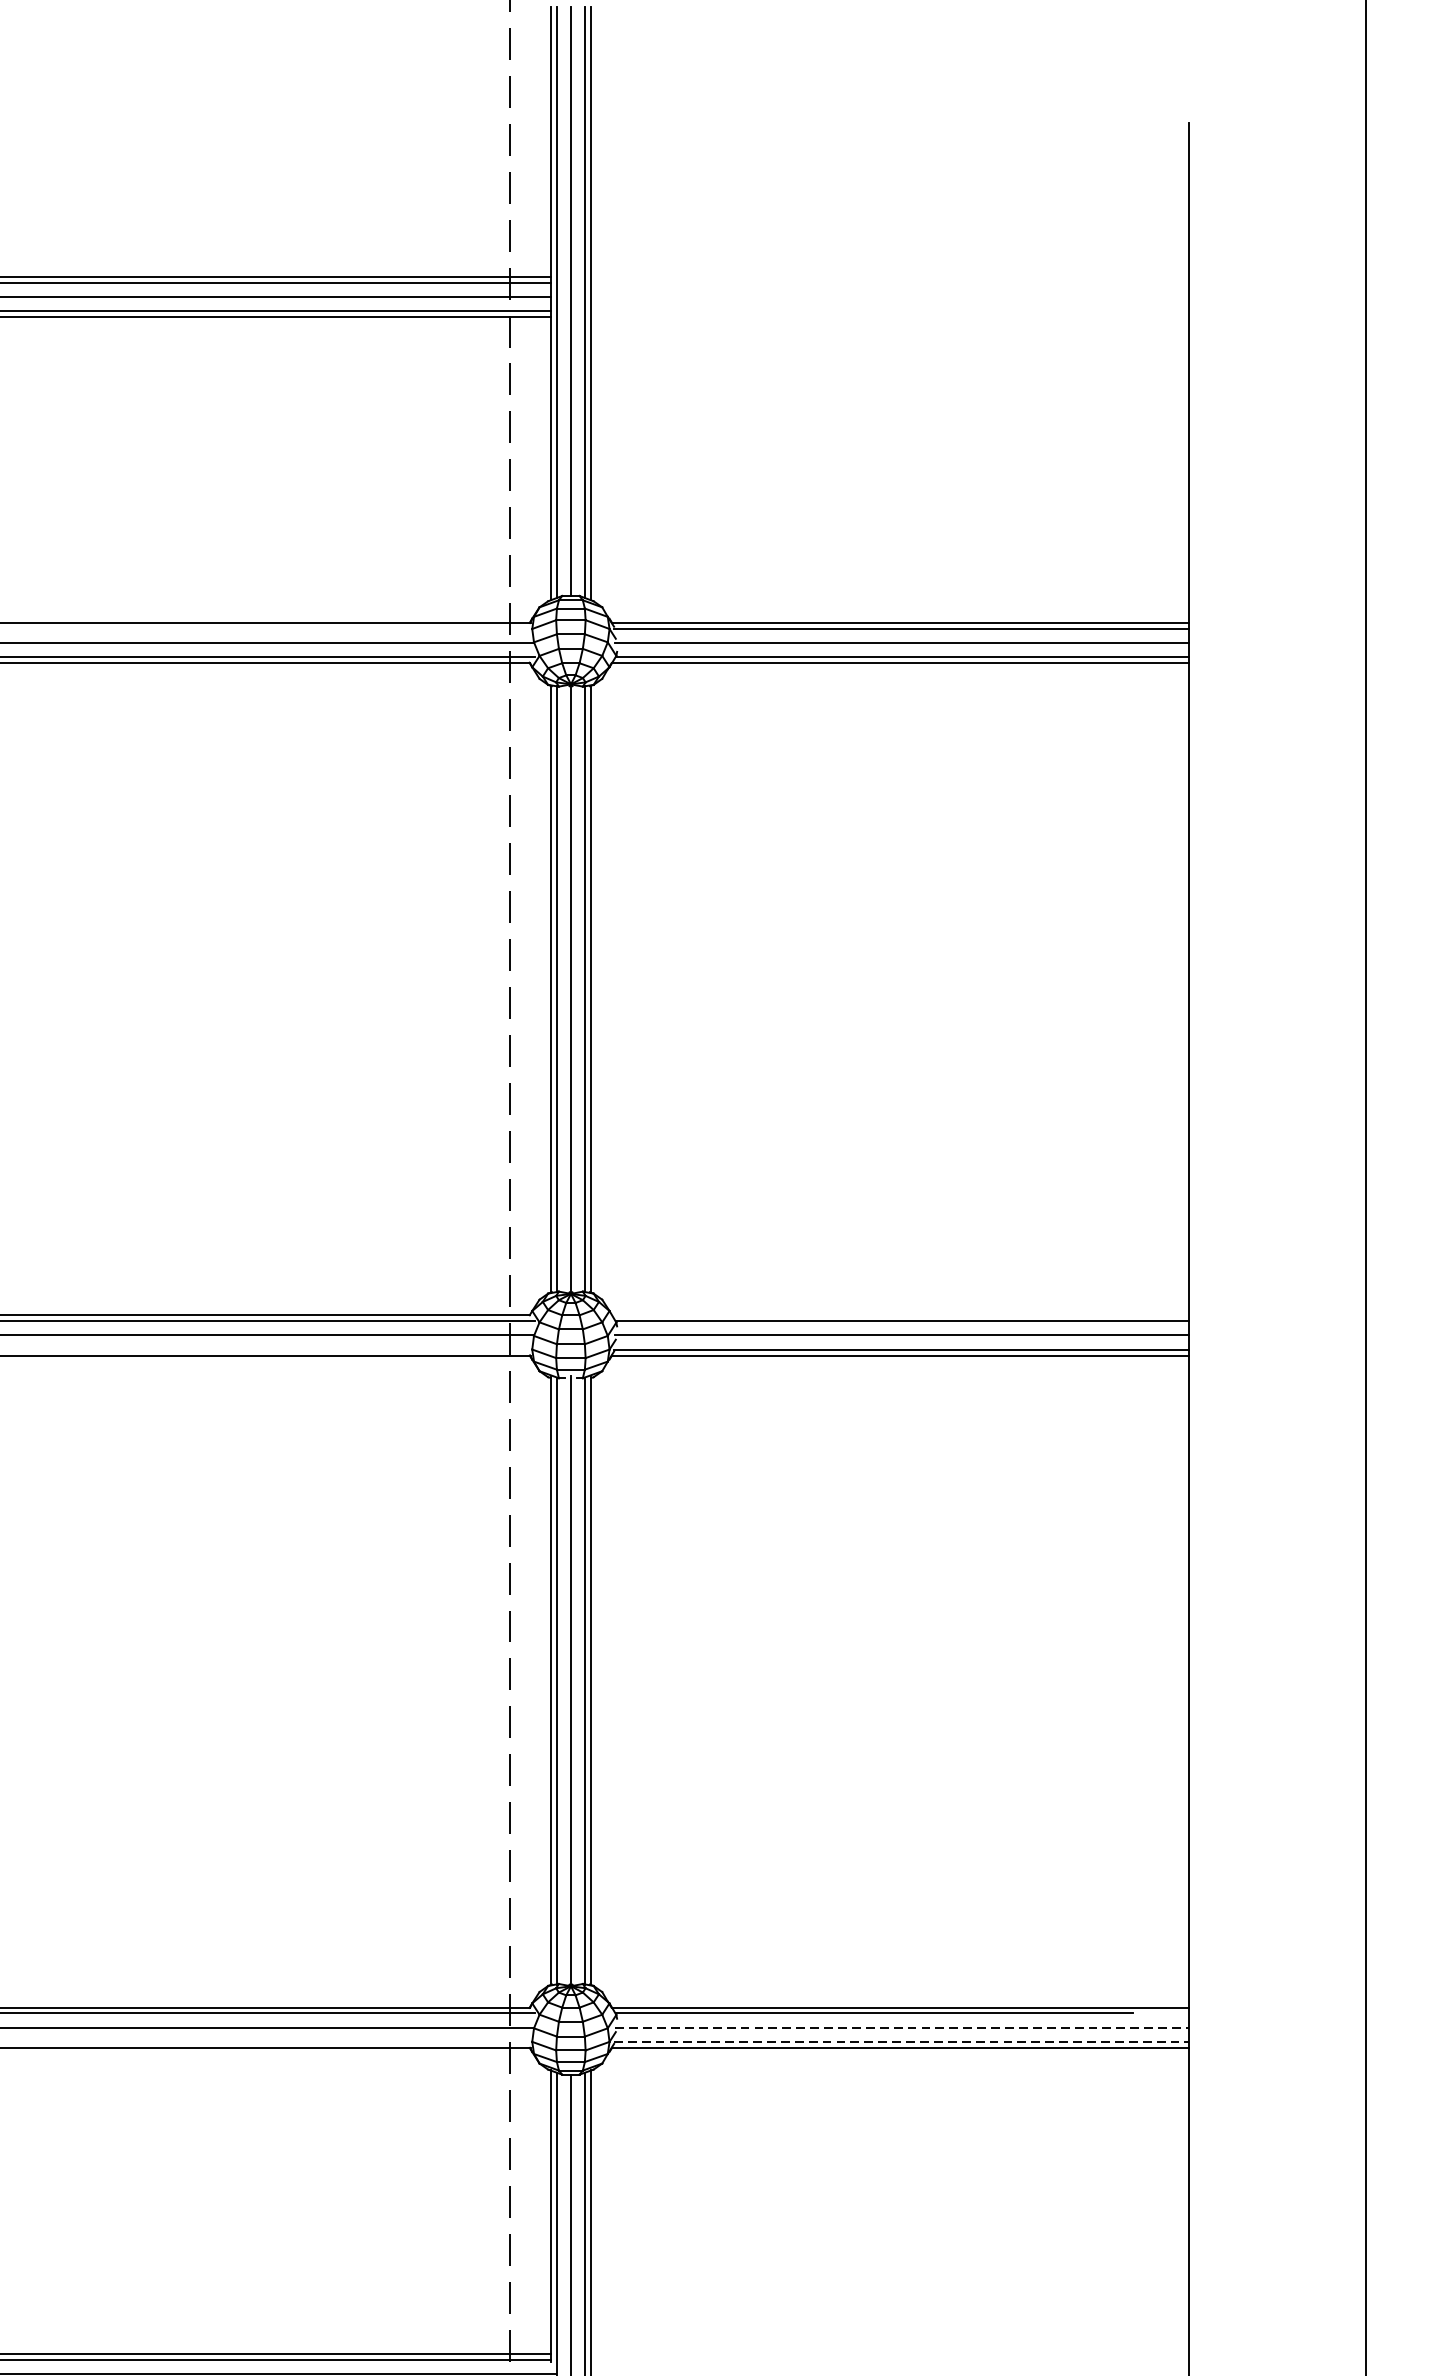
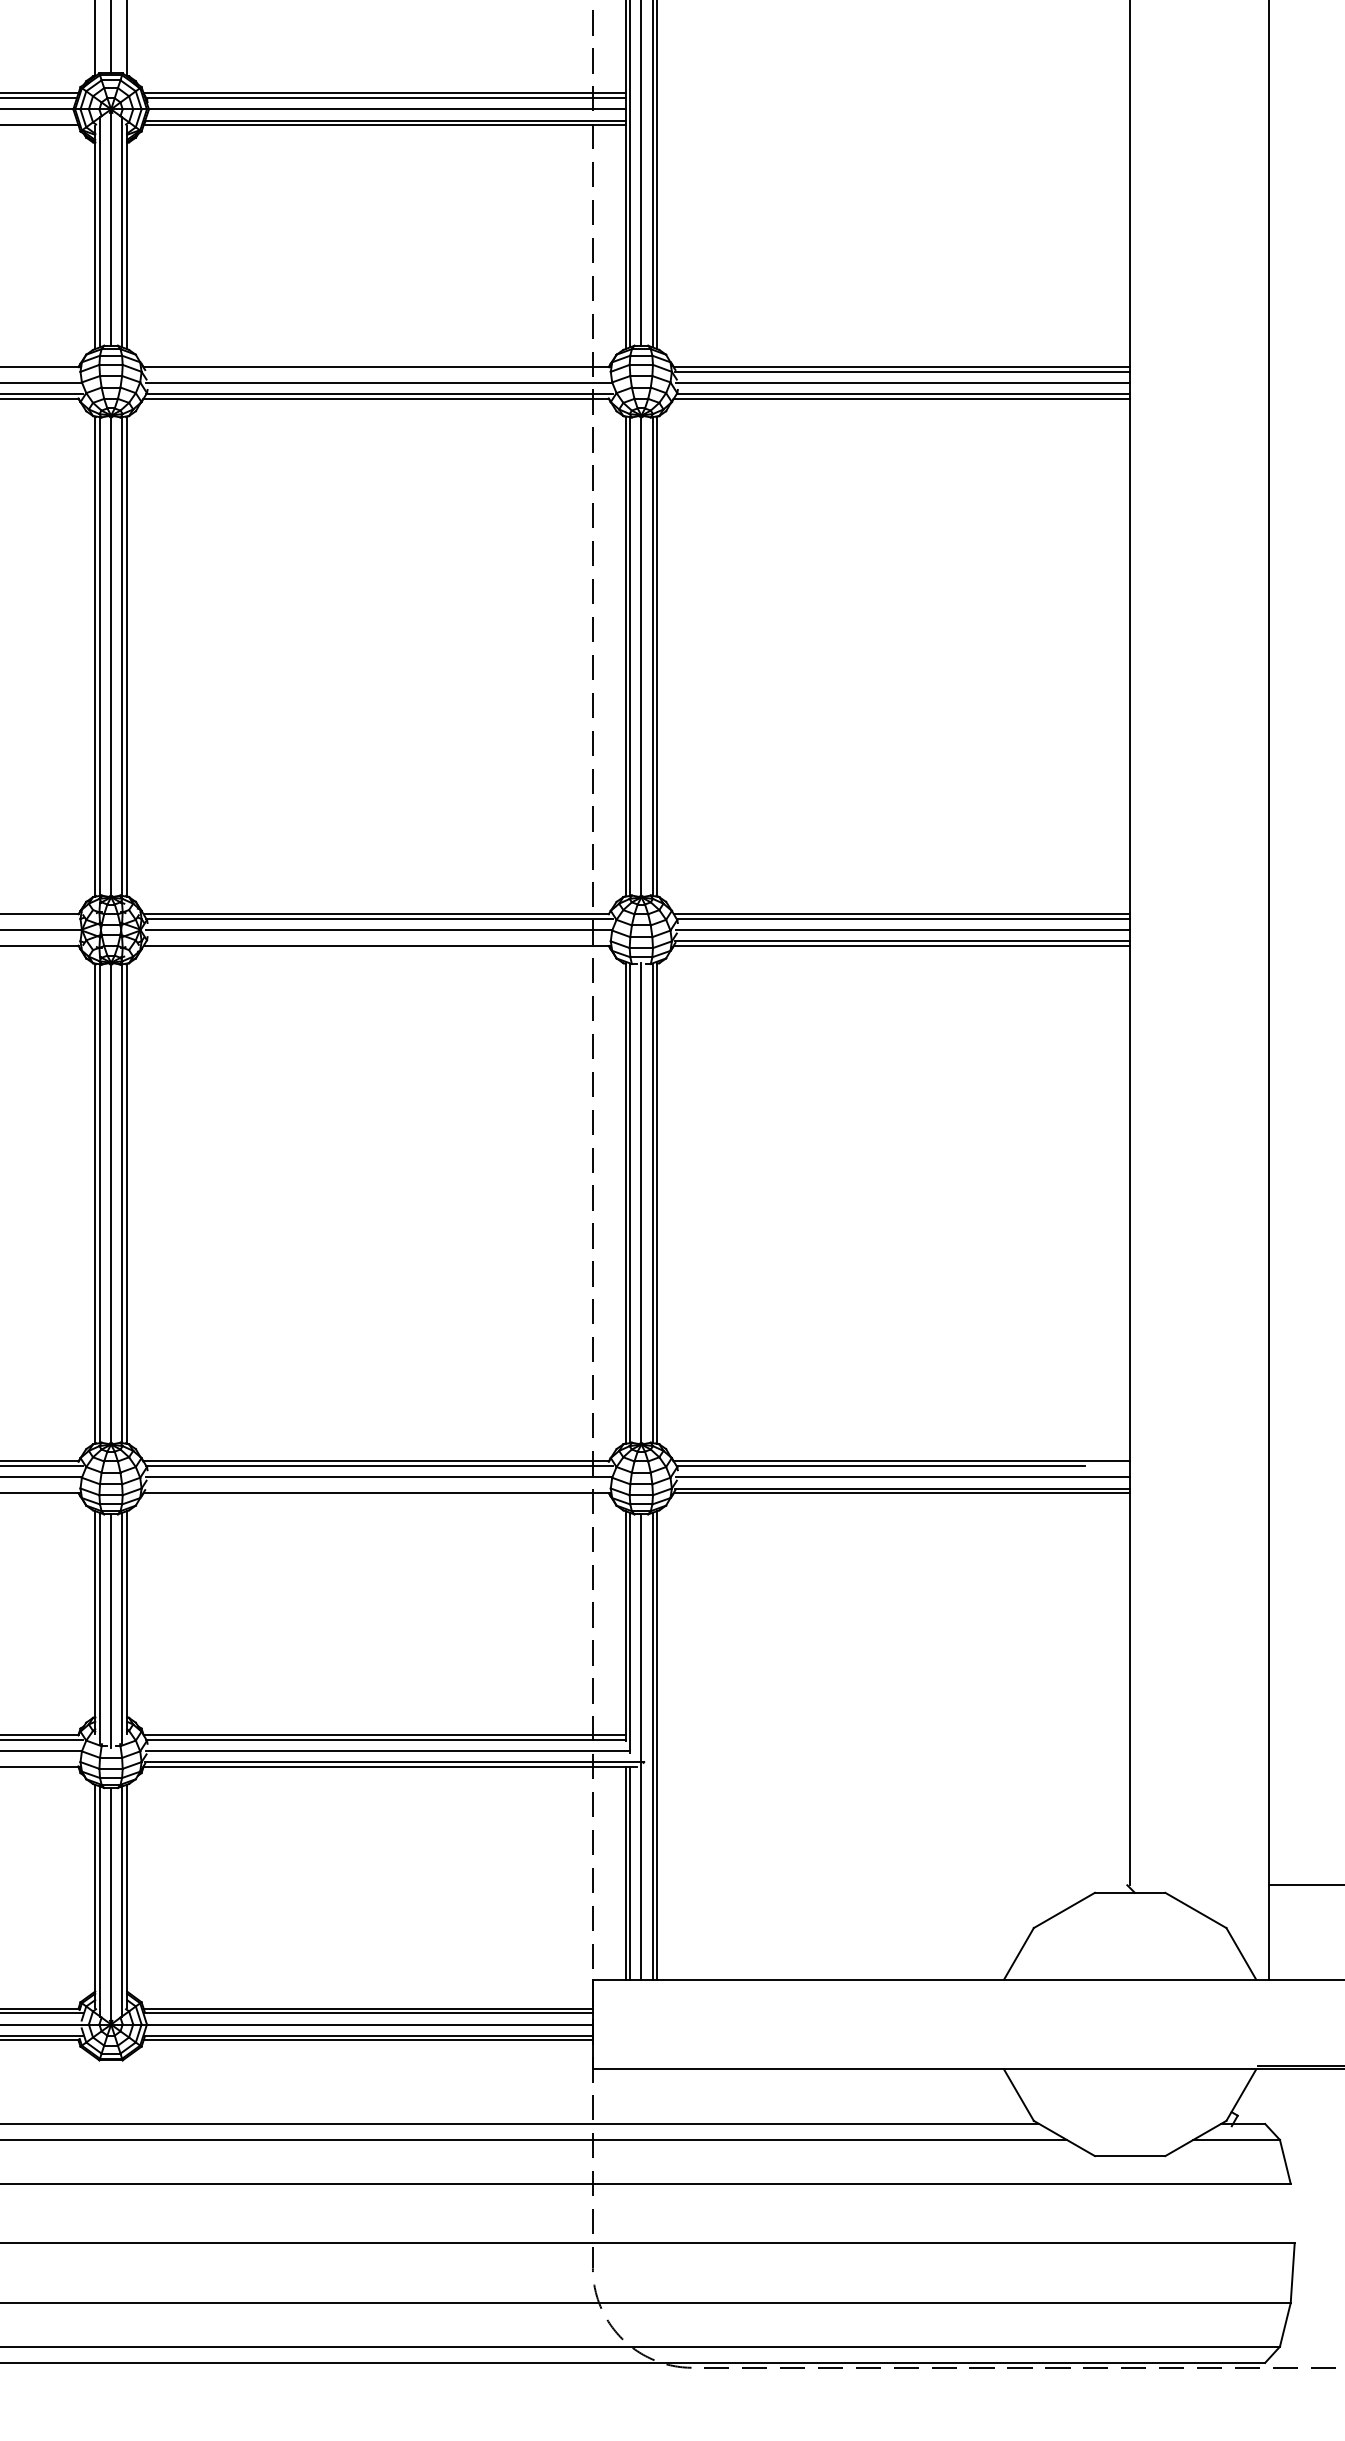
line: (900, 1315) -> (901, 914), added
line: (902, 2027) -> (903, 1477), dashed -> solid
line: (902, 2041) -> (903, 1488), dashed -> solid

